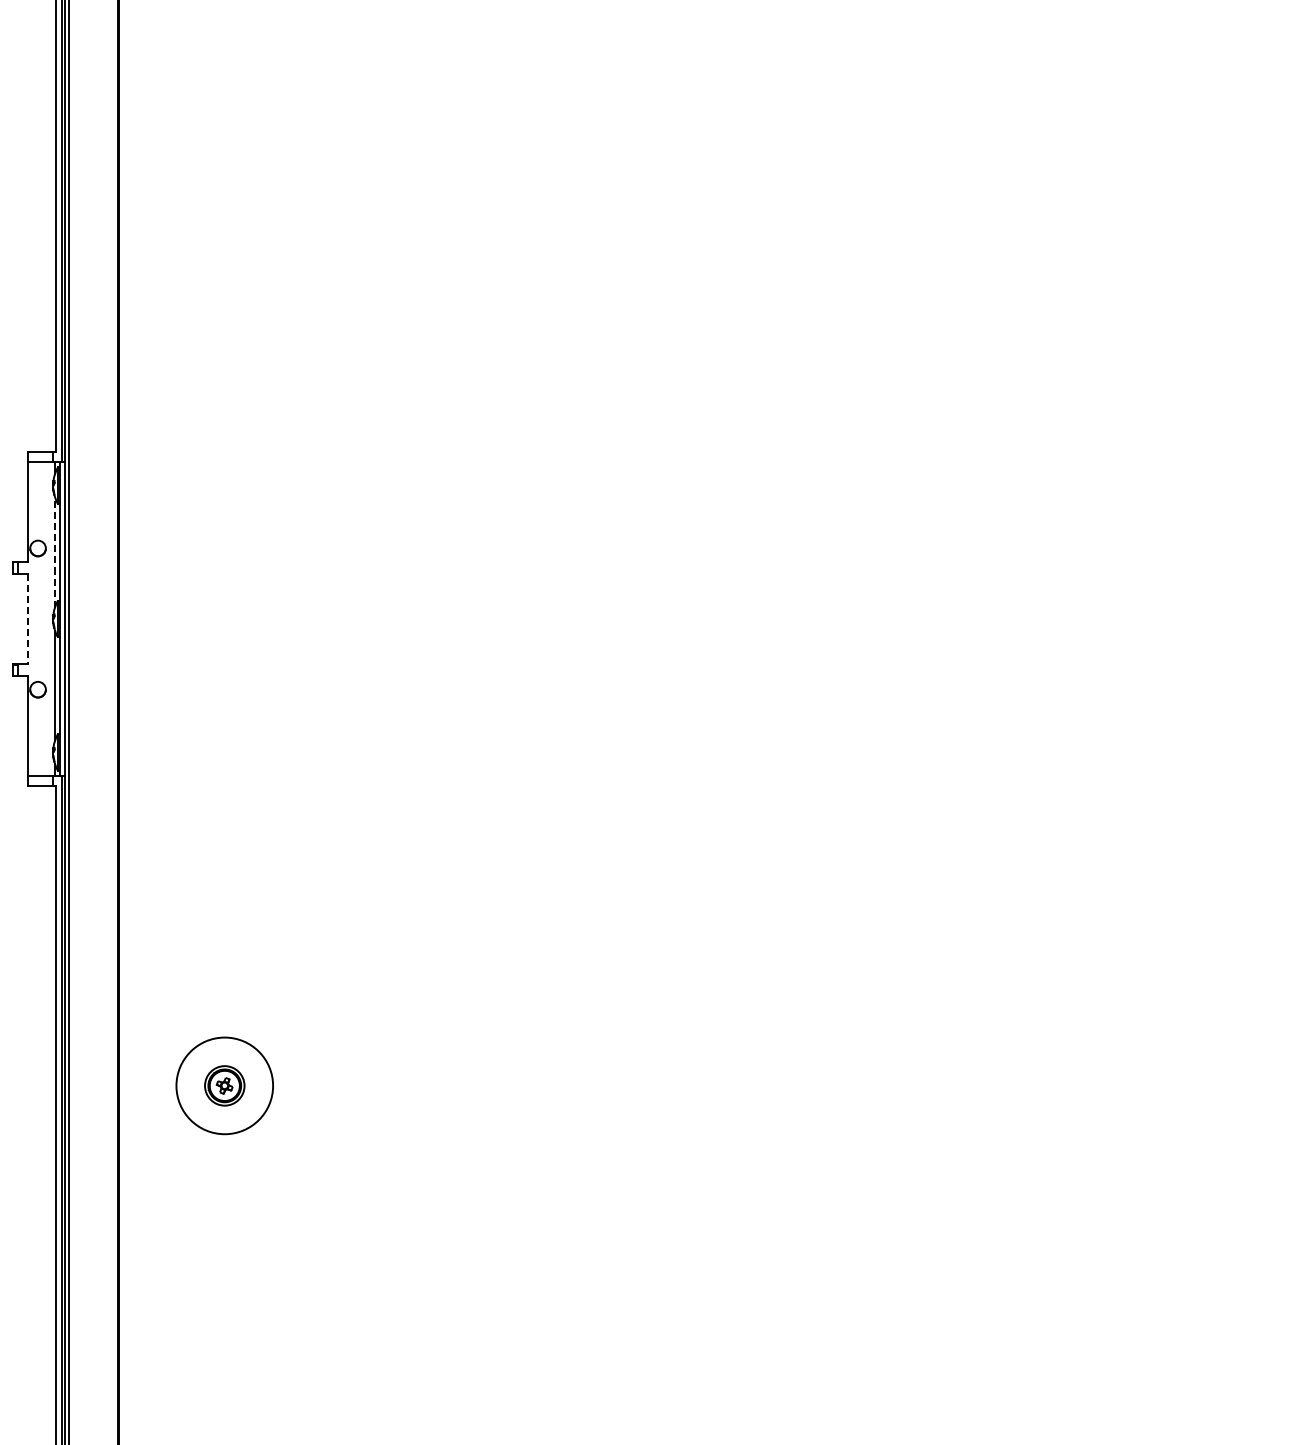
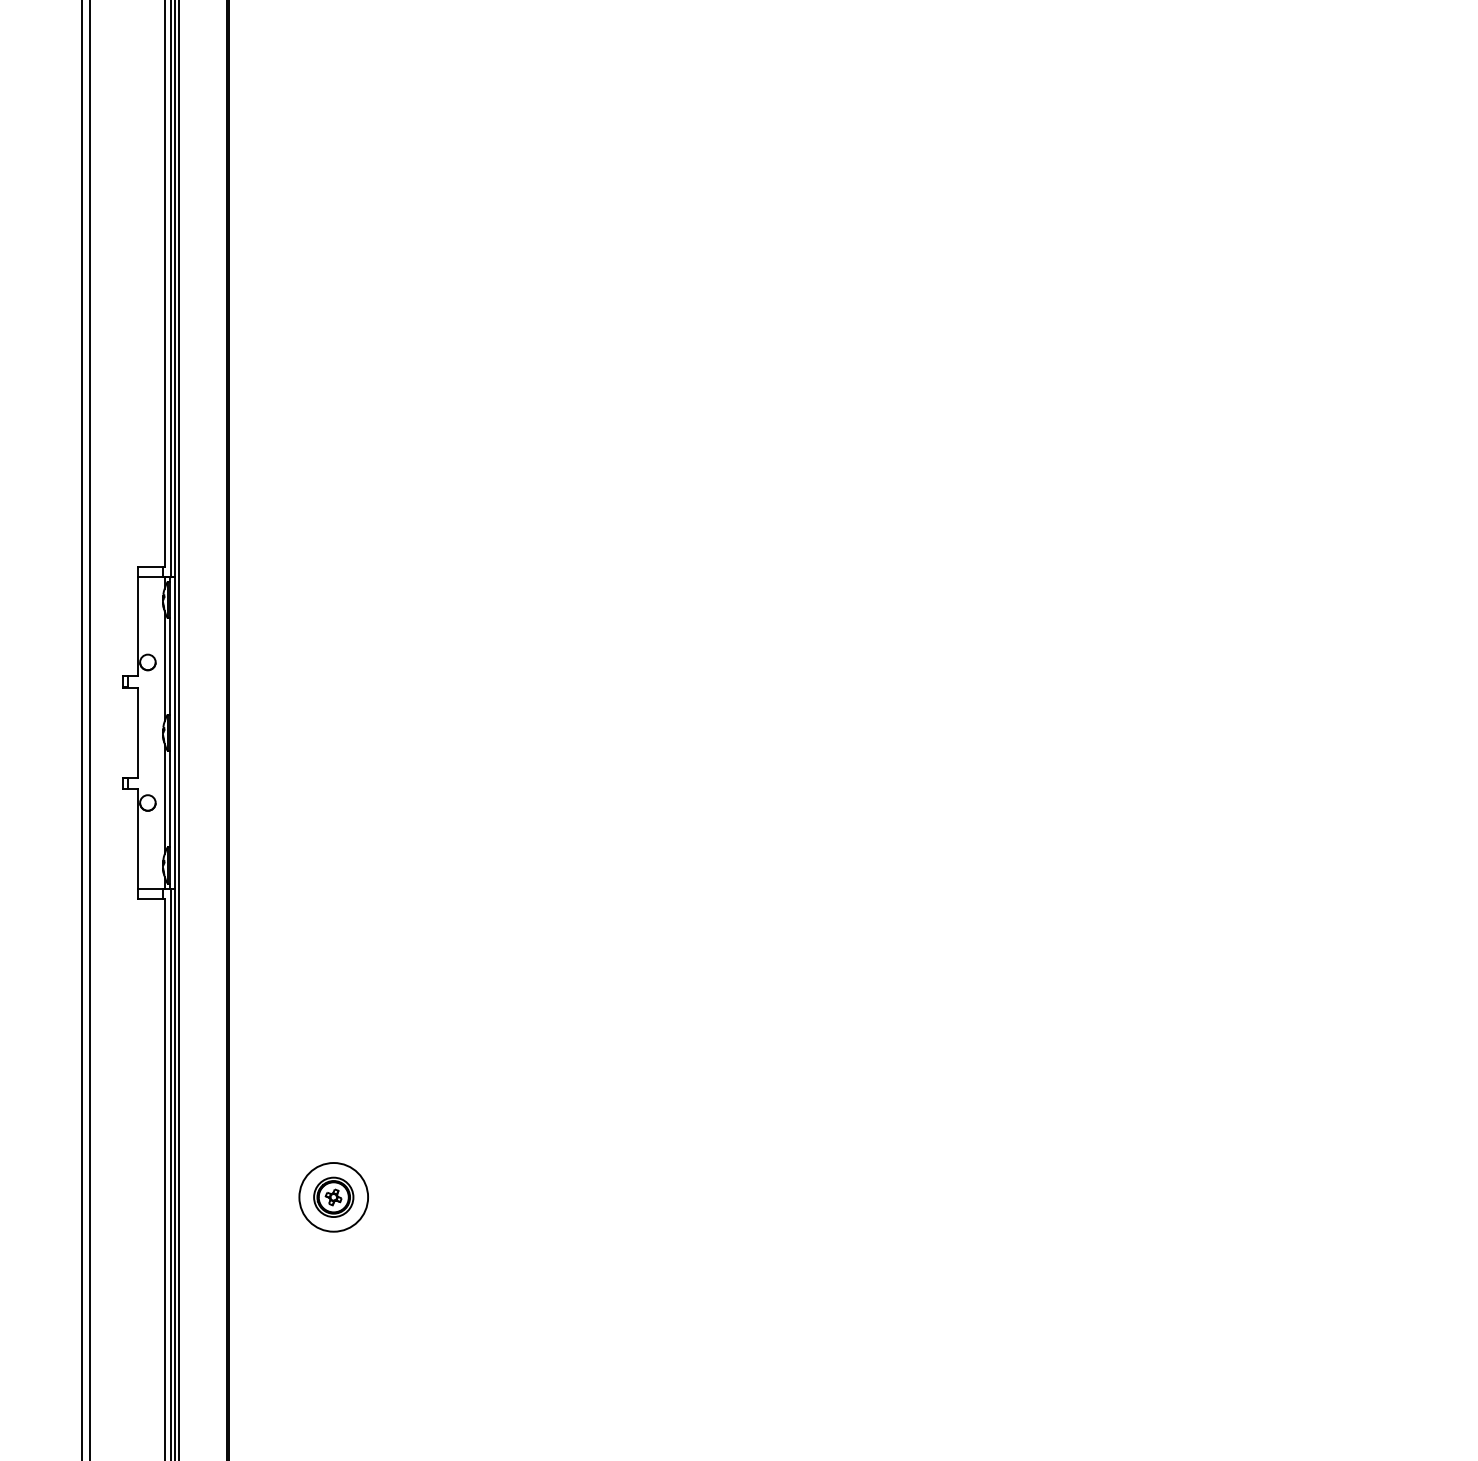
line: (54, 551) -> (164, 665), dashed -> solid
line: (28, 618) -> (138, 732), dashed -> solid
circle: (224, 1086) -> (333, 1197), size x0.71

